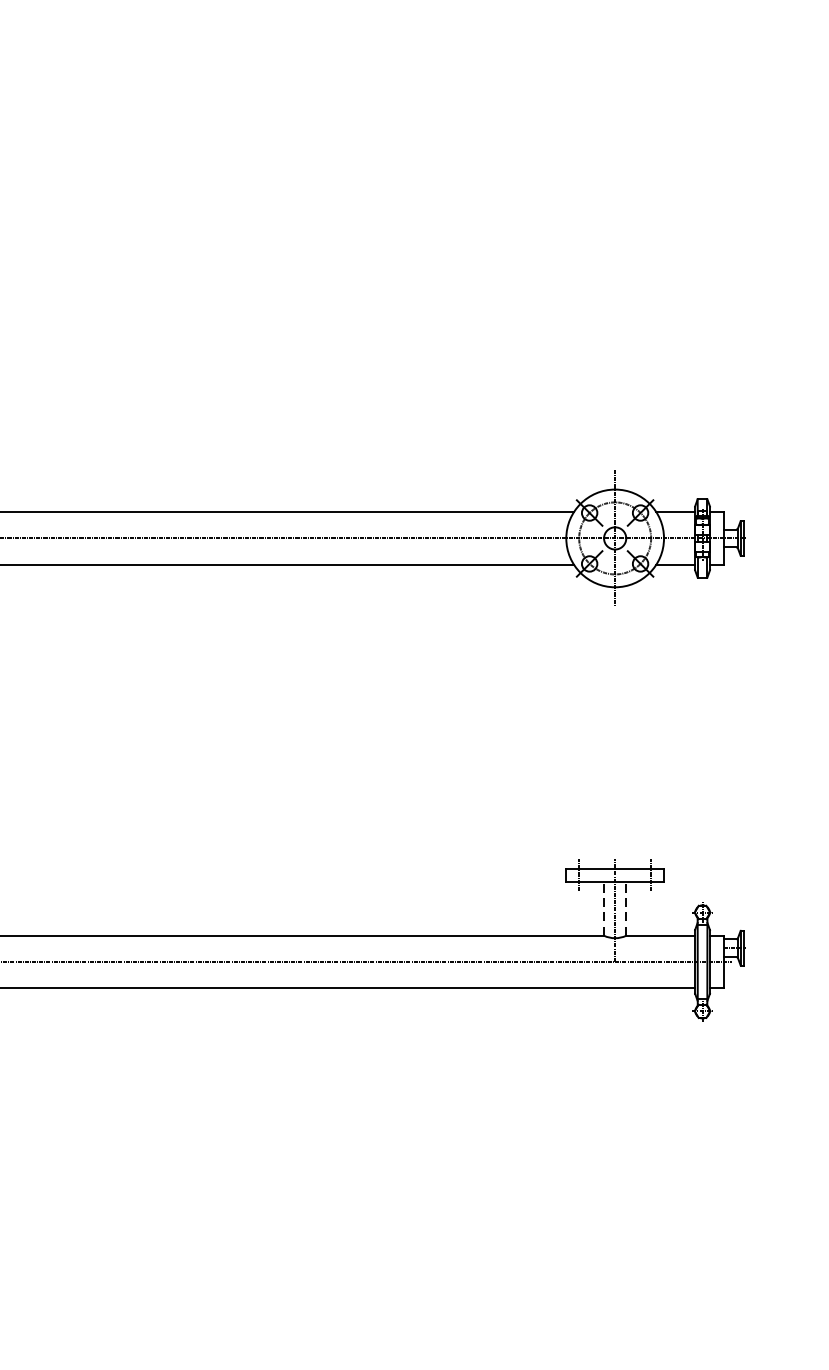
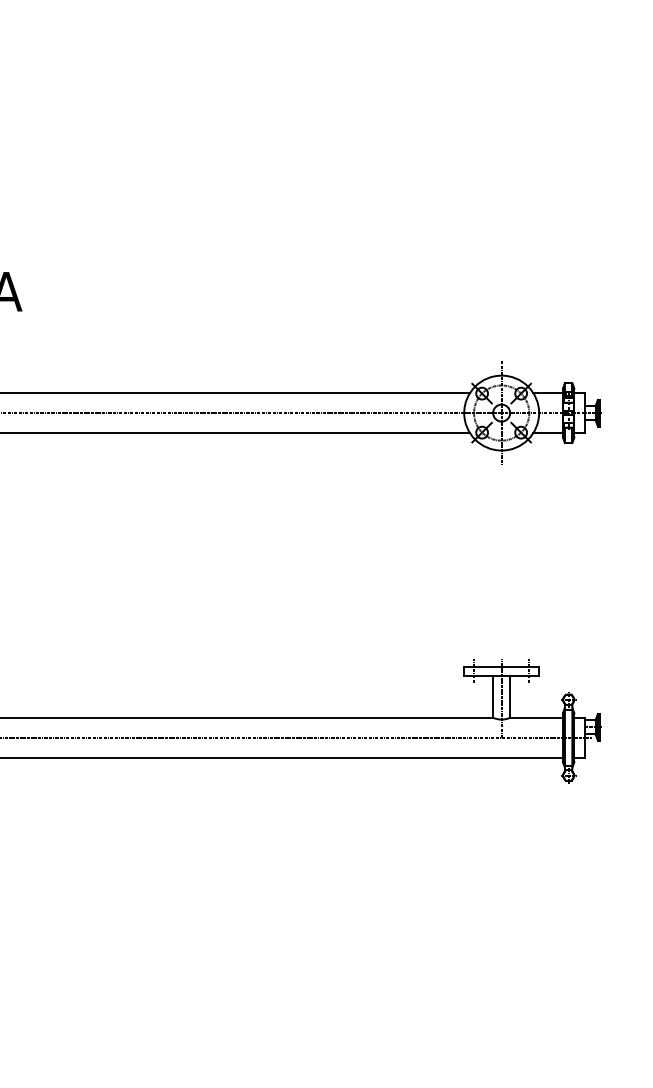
line: (604, 909) -> (493, 697), dashed -> solid
line: (626, 909) -> (510, 697), dashed -> solid

